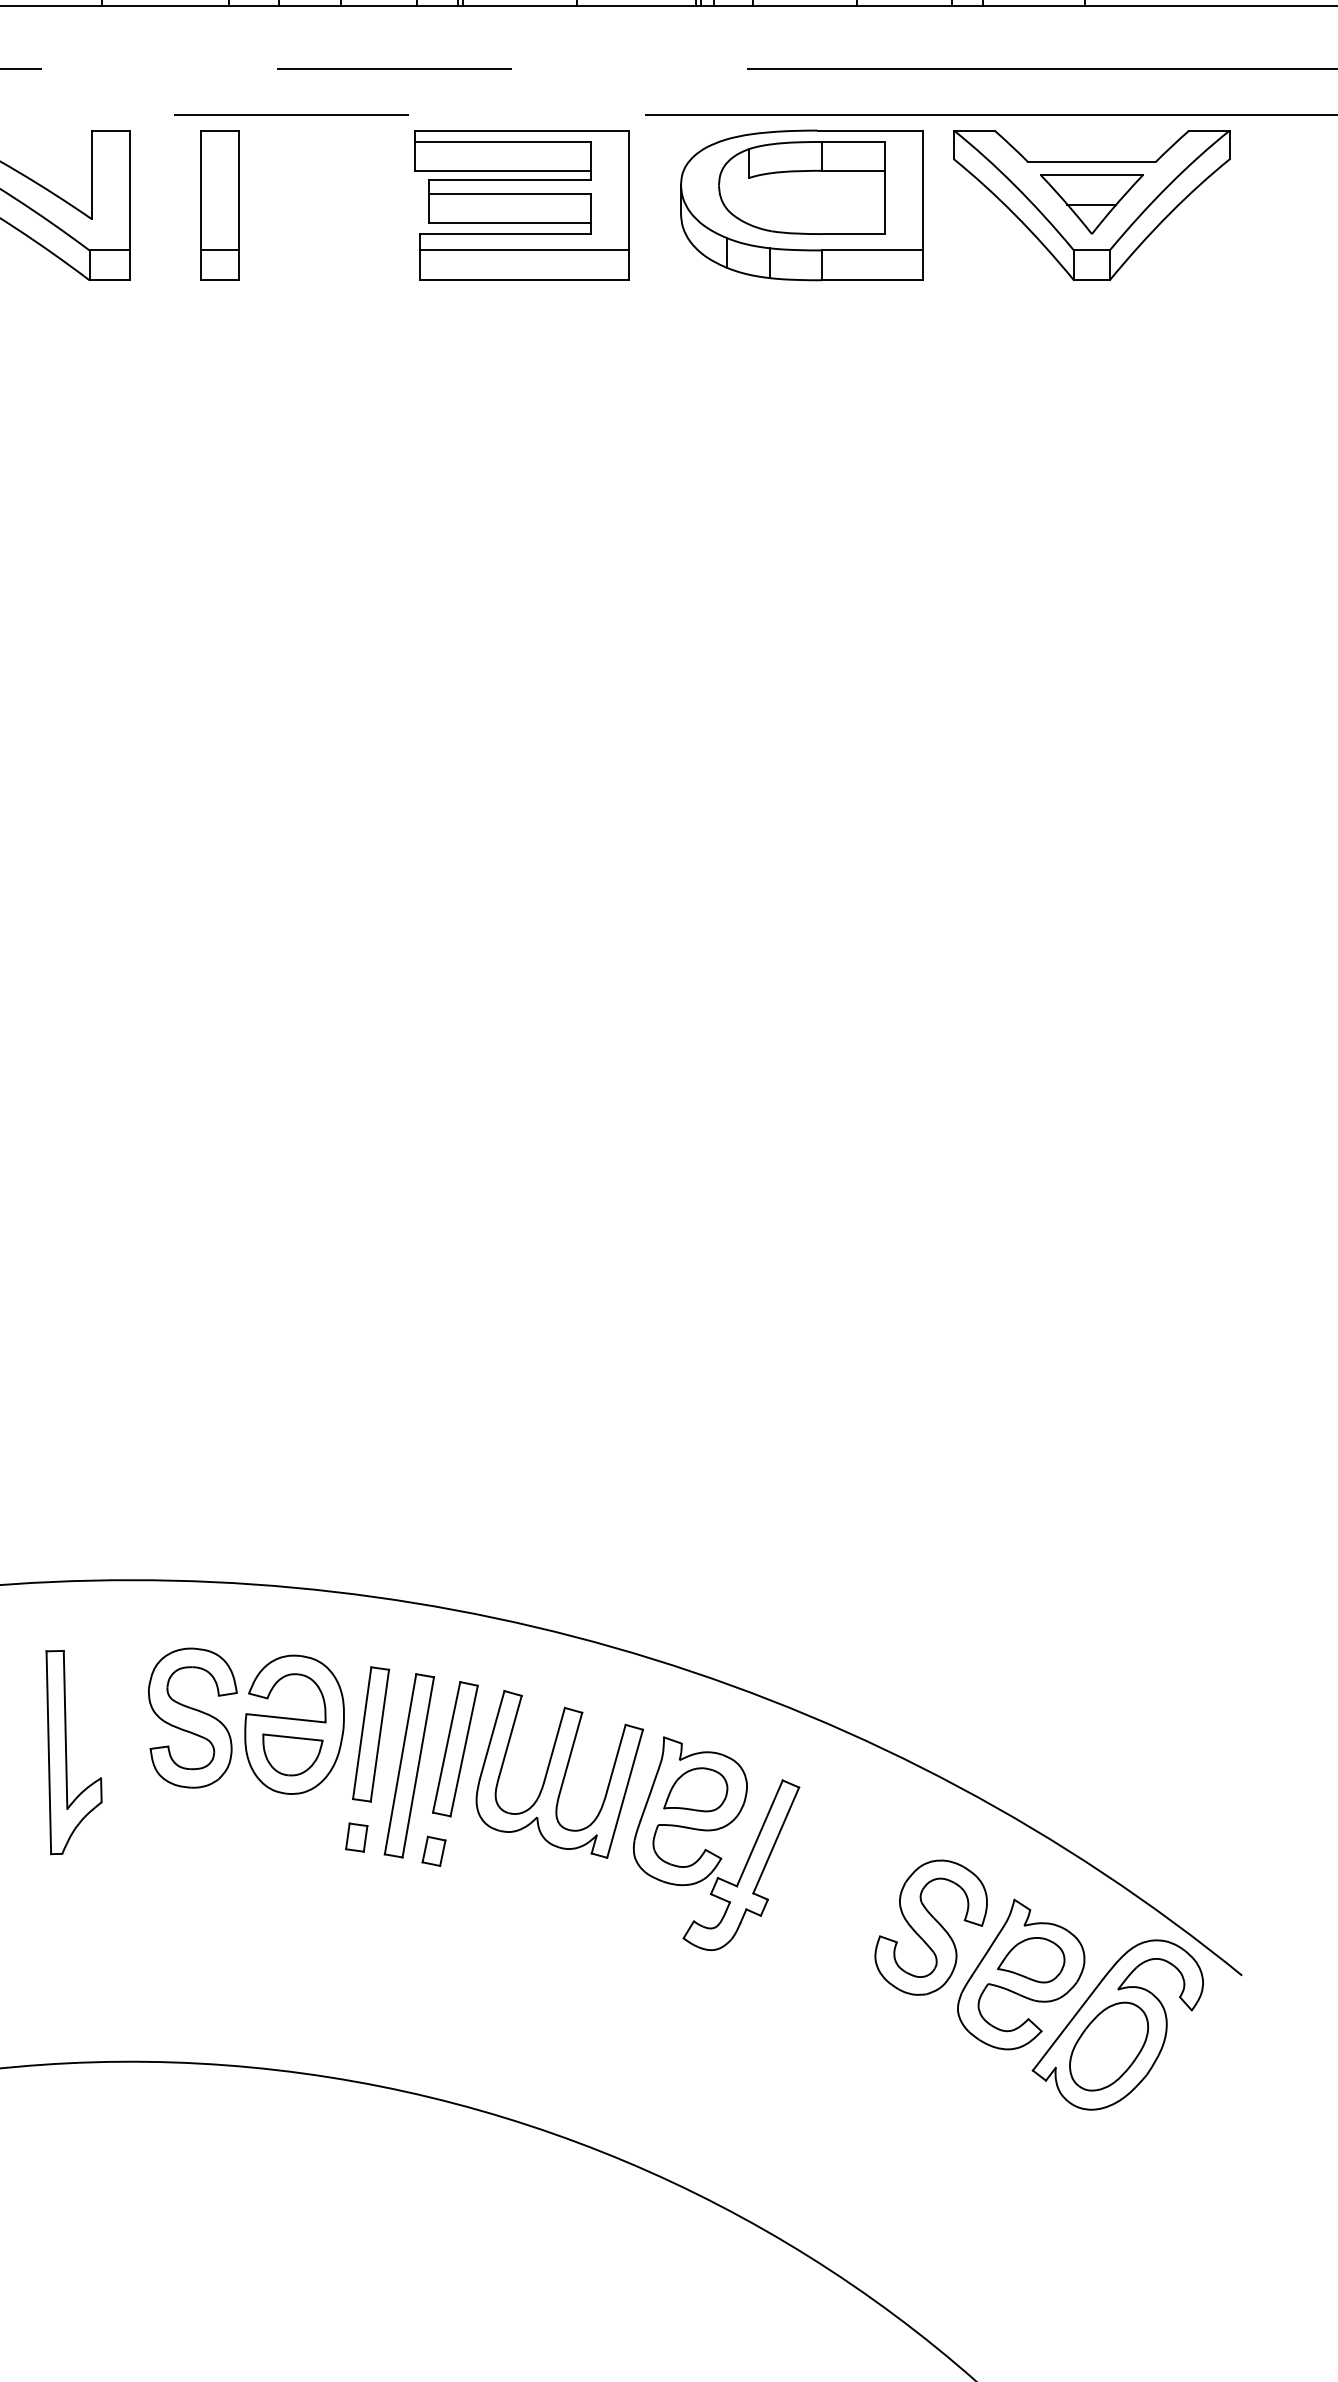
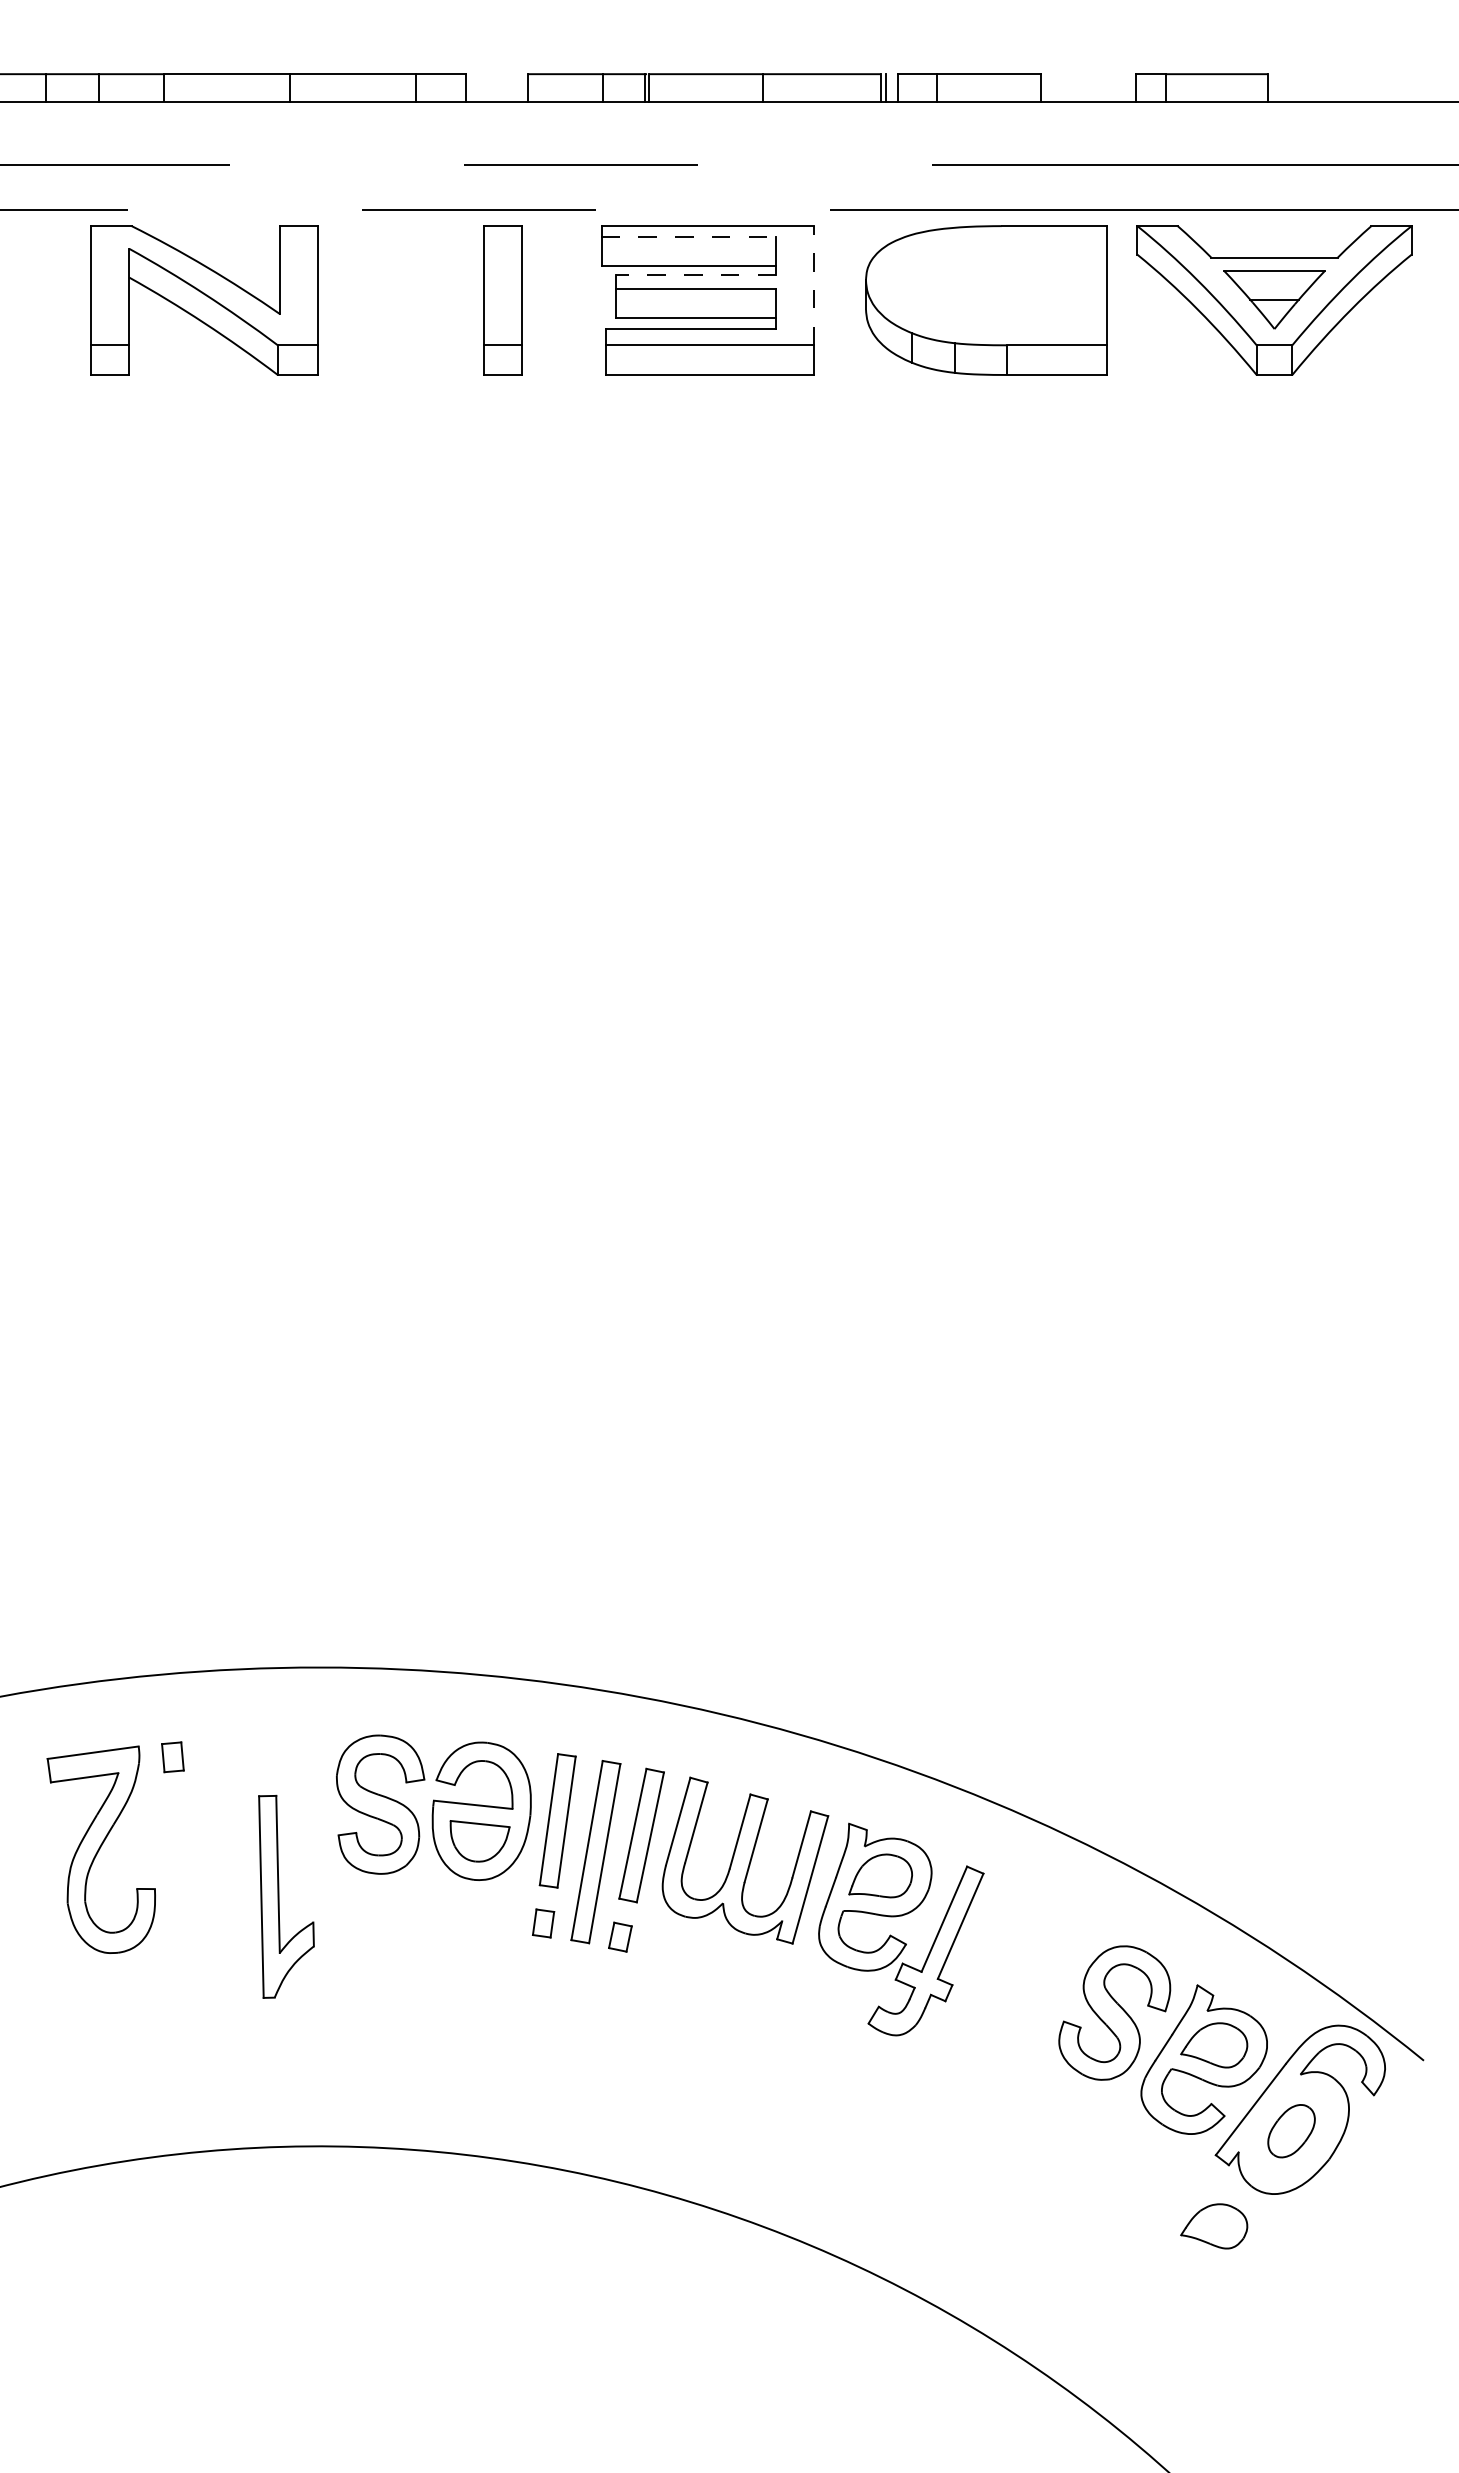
line: (503, 142) -> (689, 237), solid -> dashed
line: (509, 180) -> (695, 275), solid -> dashed
part: (801, 187) -> (985, 282), removed
line: (629, 190) -> (814, 285), solid -> dashed
part: (219, 205) -> (502, 300), moved
part: (67, 1752) -> (279, 1896), moved
part: (1108, 2045) -> (1291, 2130), size x0.6
part: (1031, 2142) -> (1214, 2226), added

